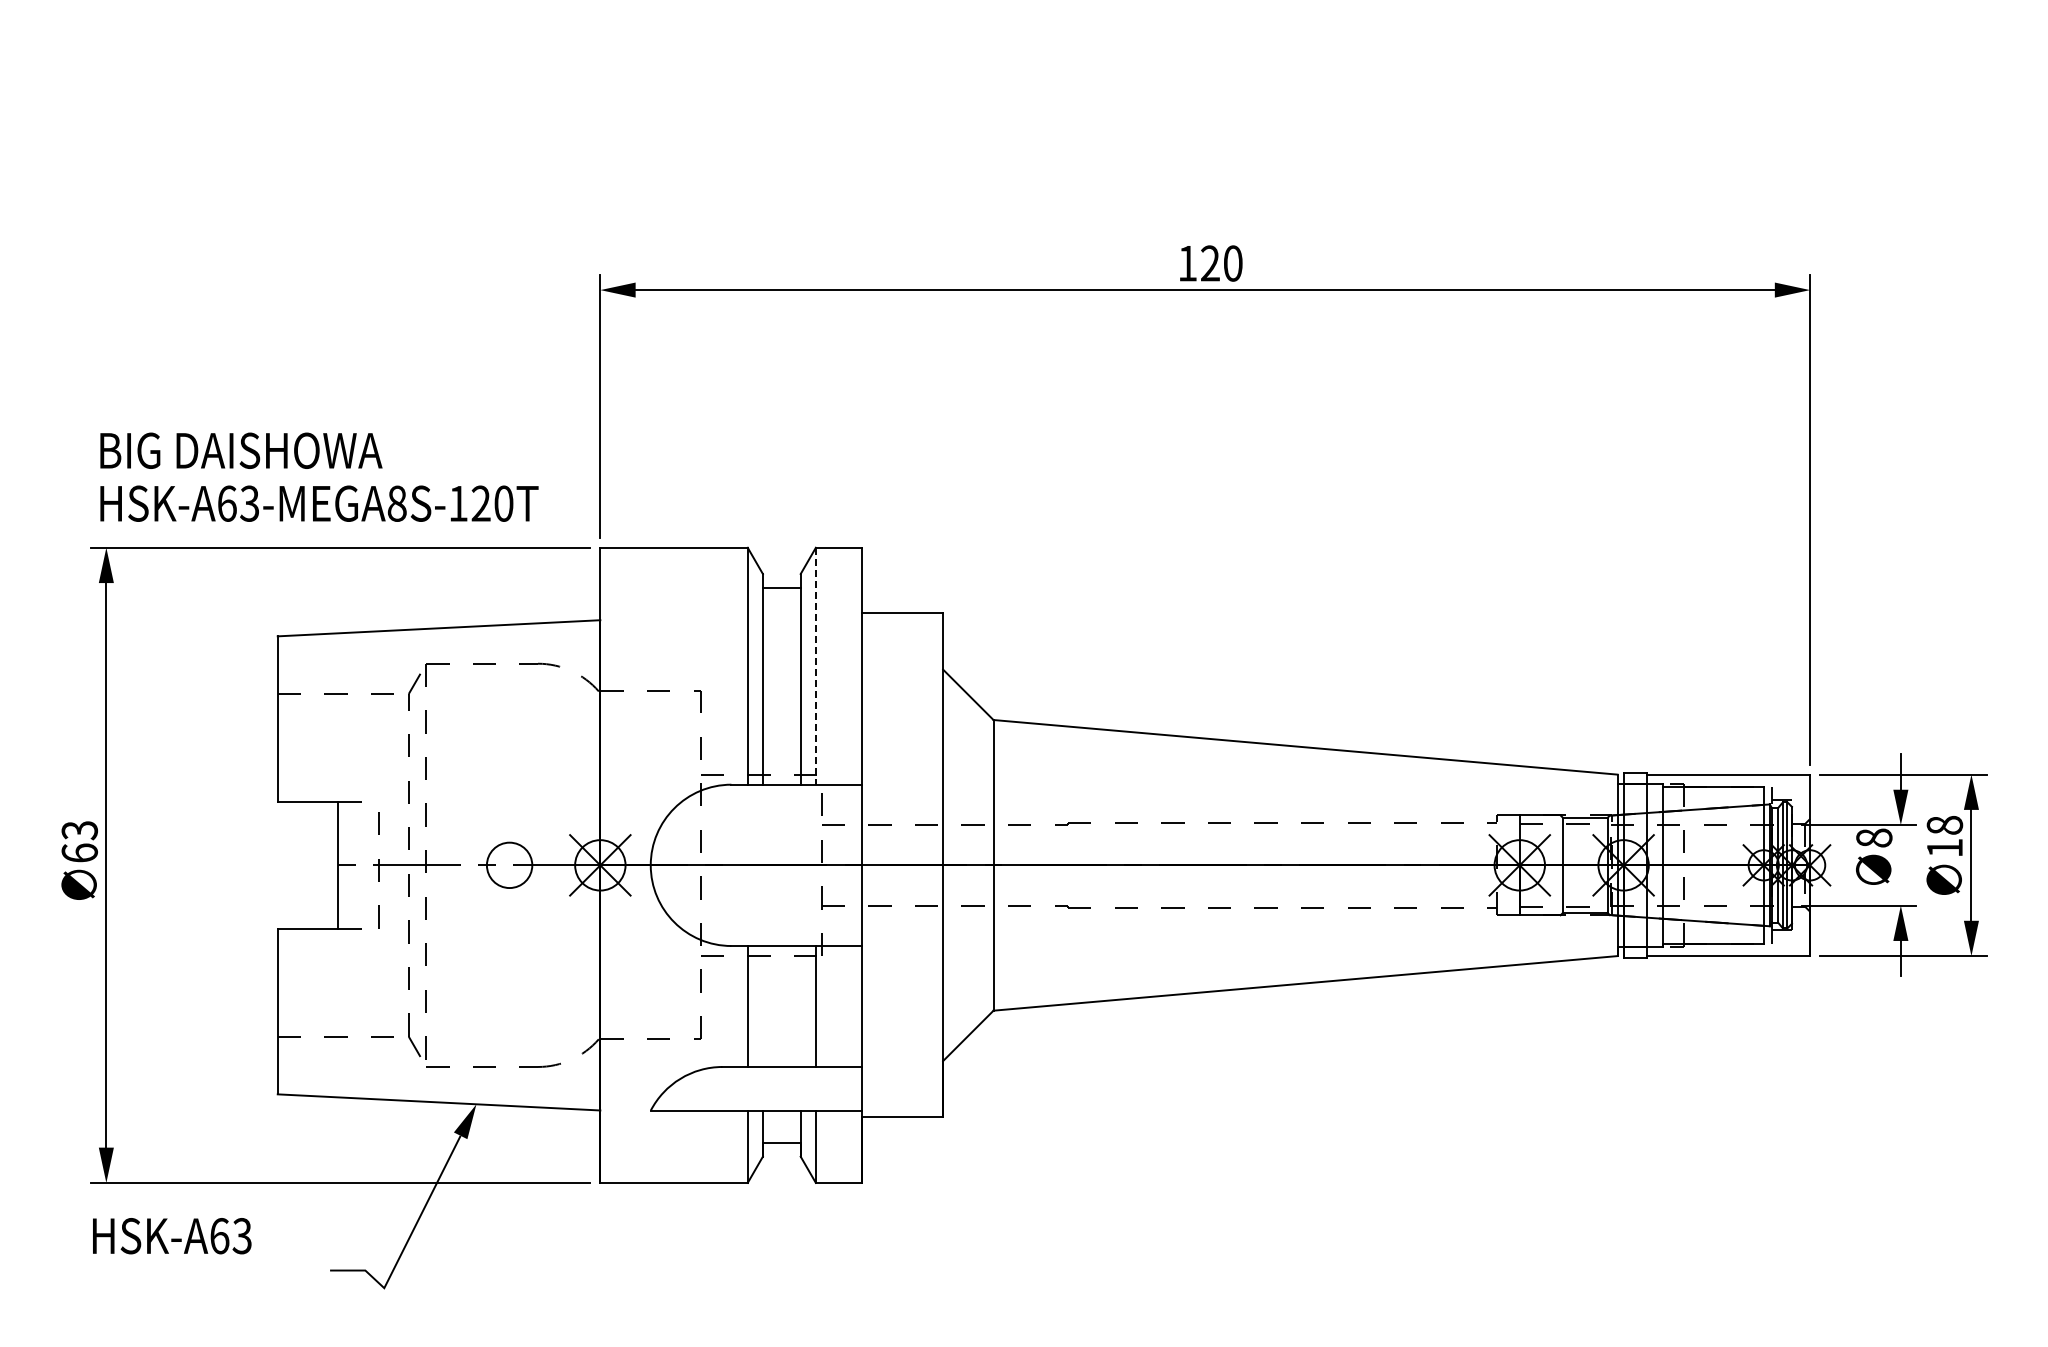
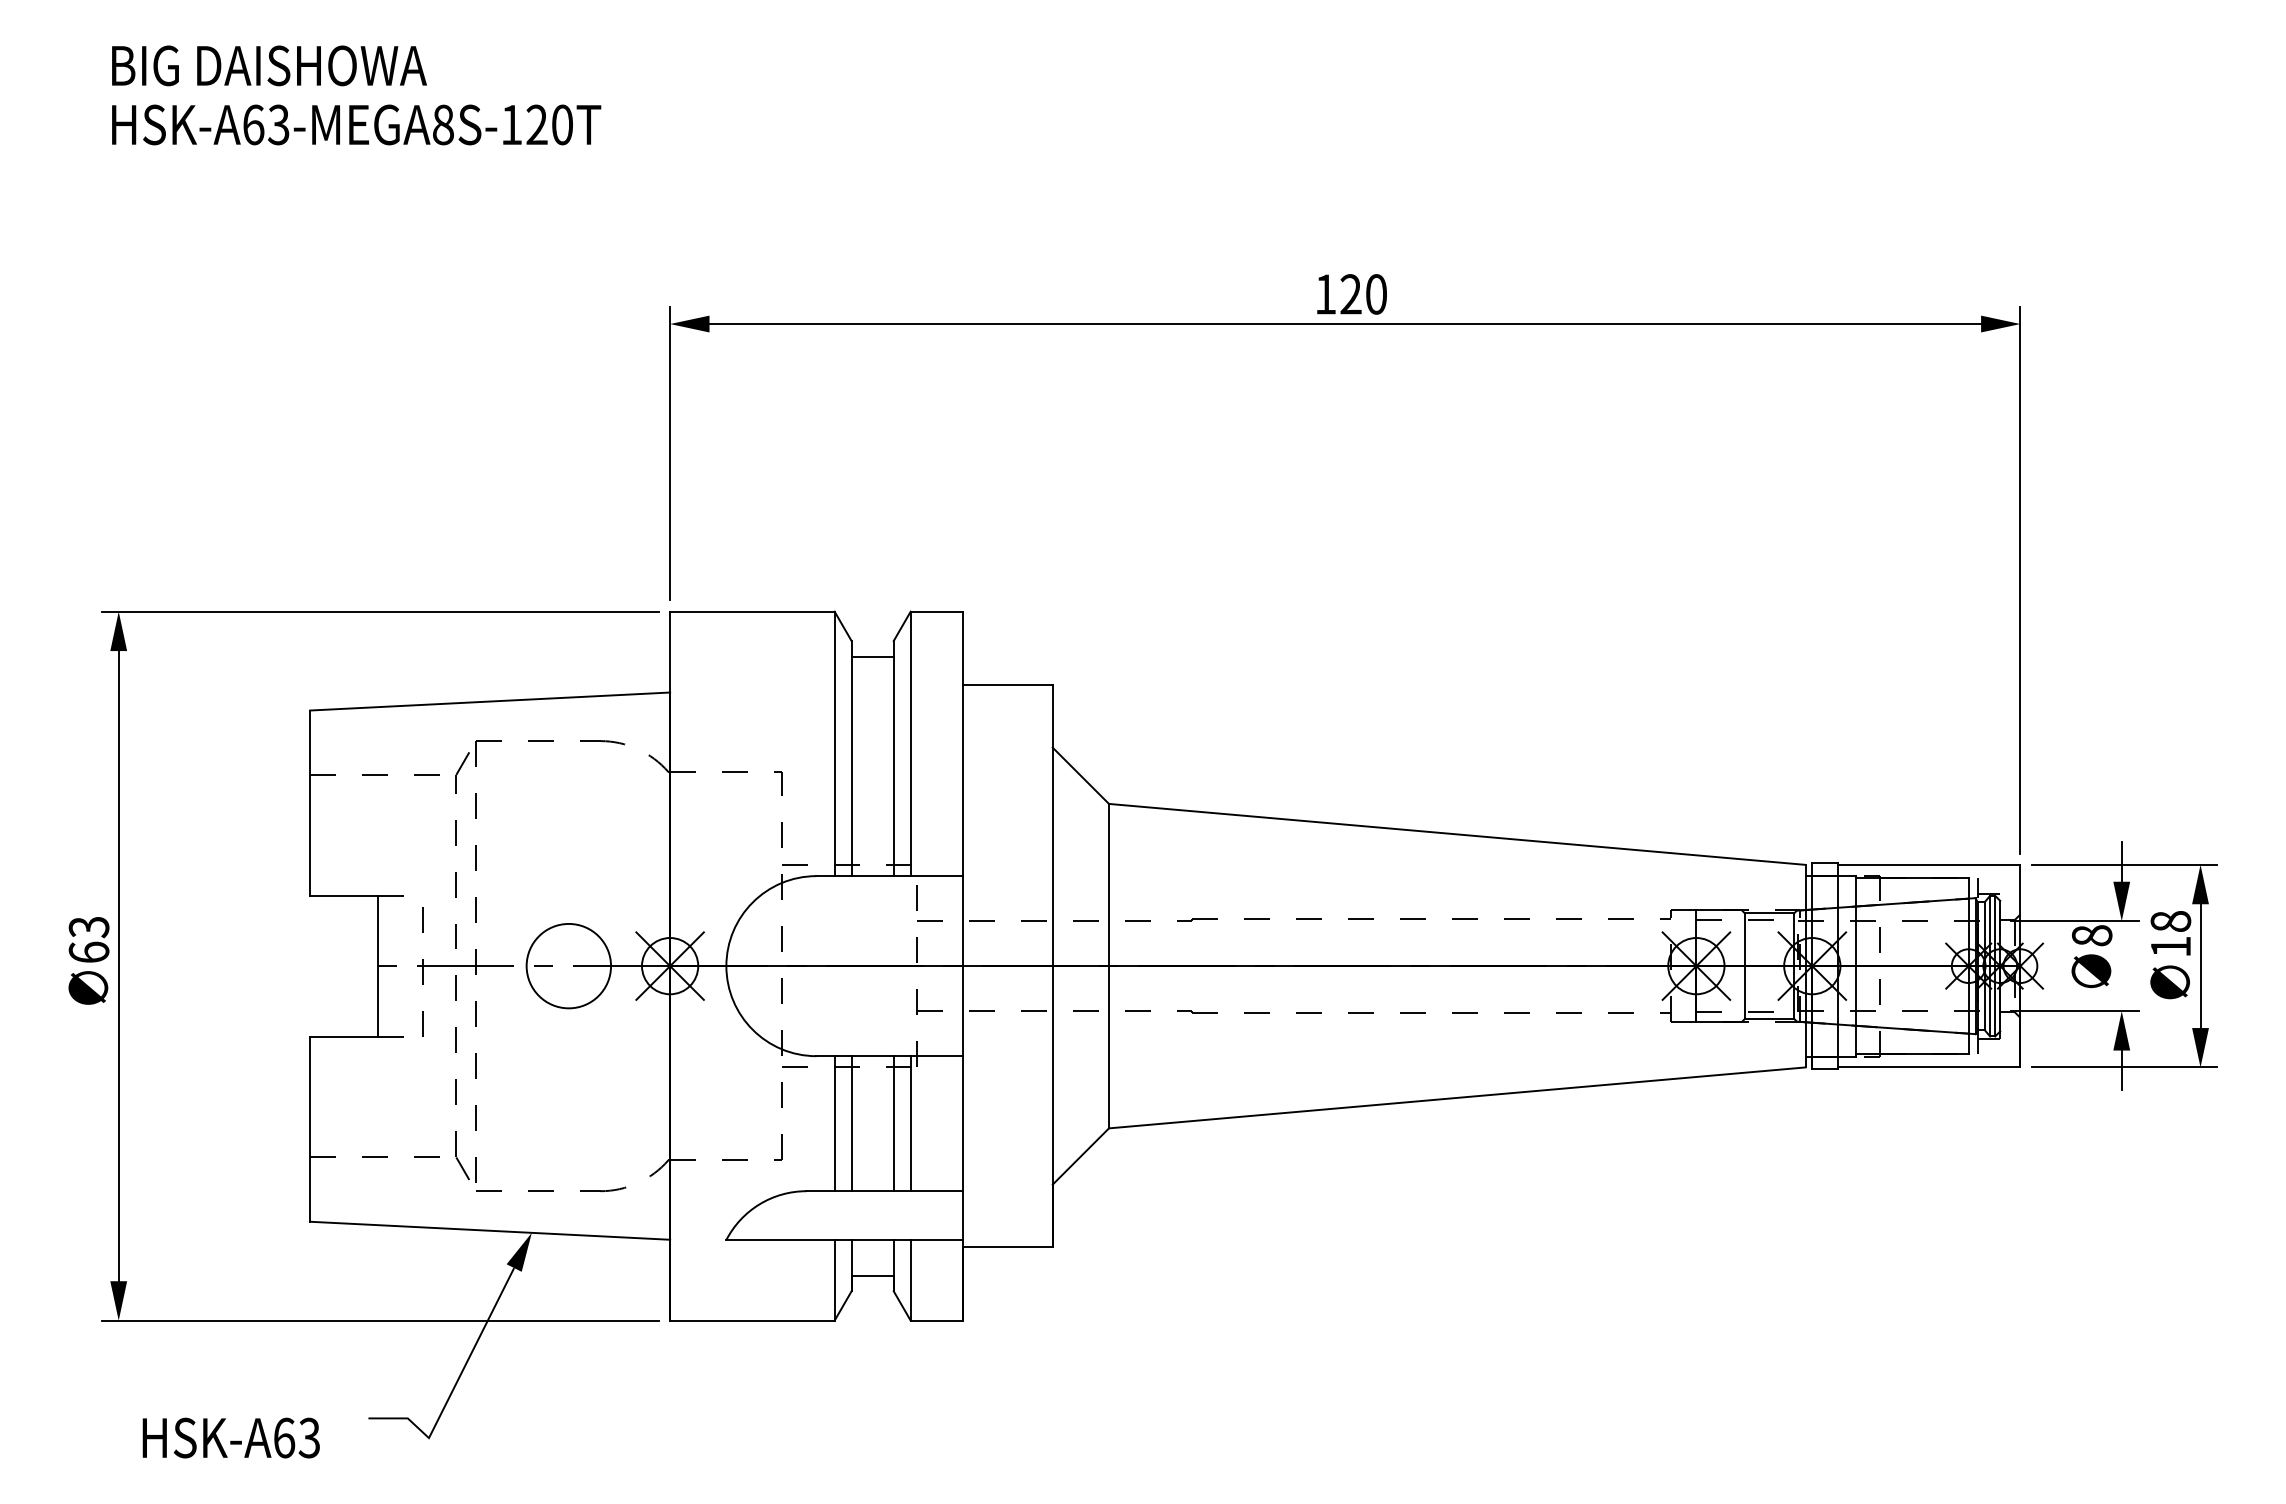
text: (319, 476) -> (356, 94), moved
line: (815, 666) -> (910, 744), dashed -> solid
circle: (509, 865) -> (568, 966), size x1.67
line: (762, 1006) -> (851, 1123), added
line: (800, 1006) -> (893, 1123), added
text: (172, 1236) -> (231, 1438), moved

